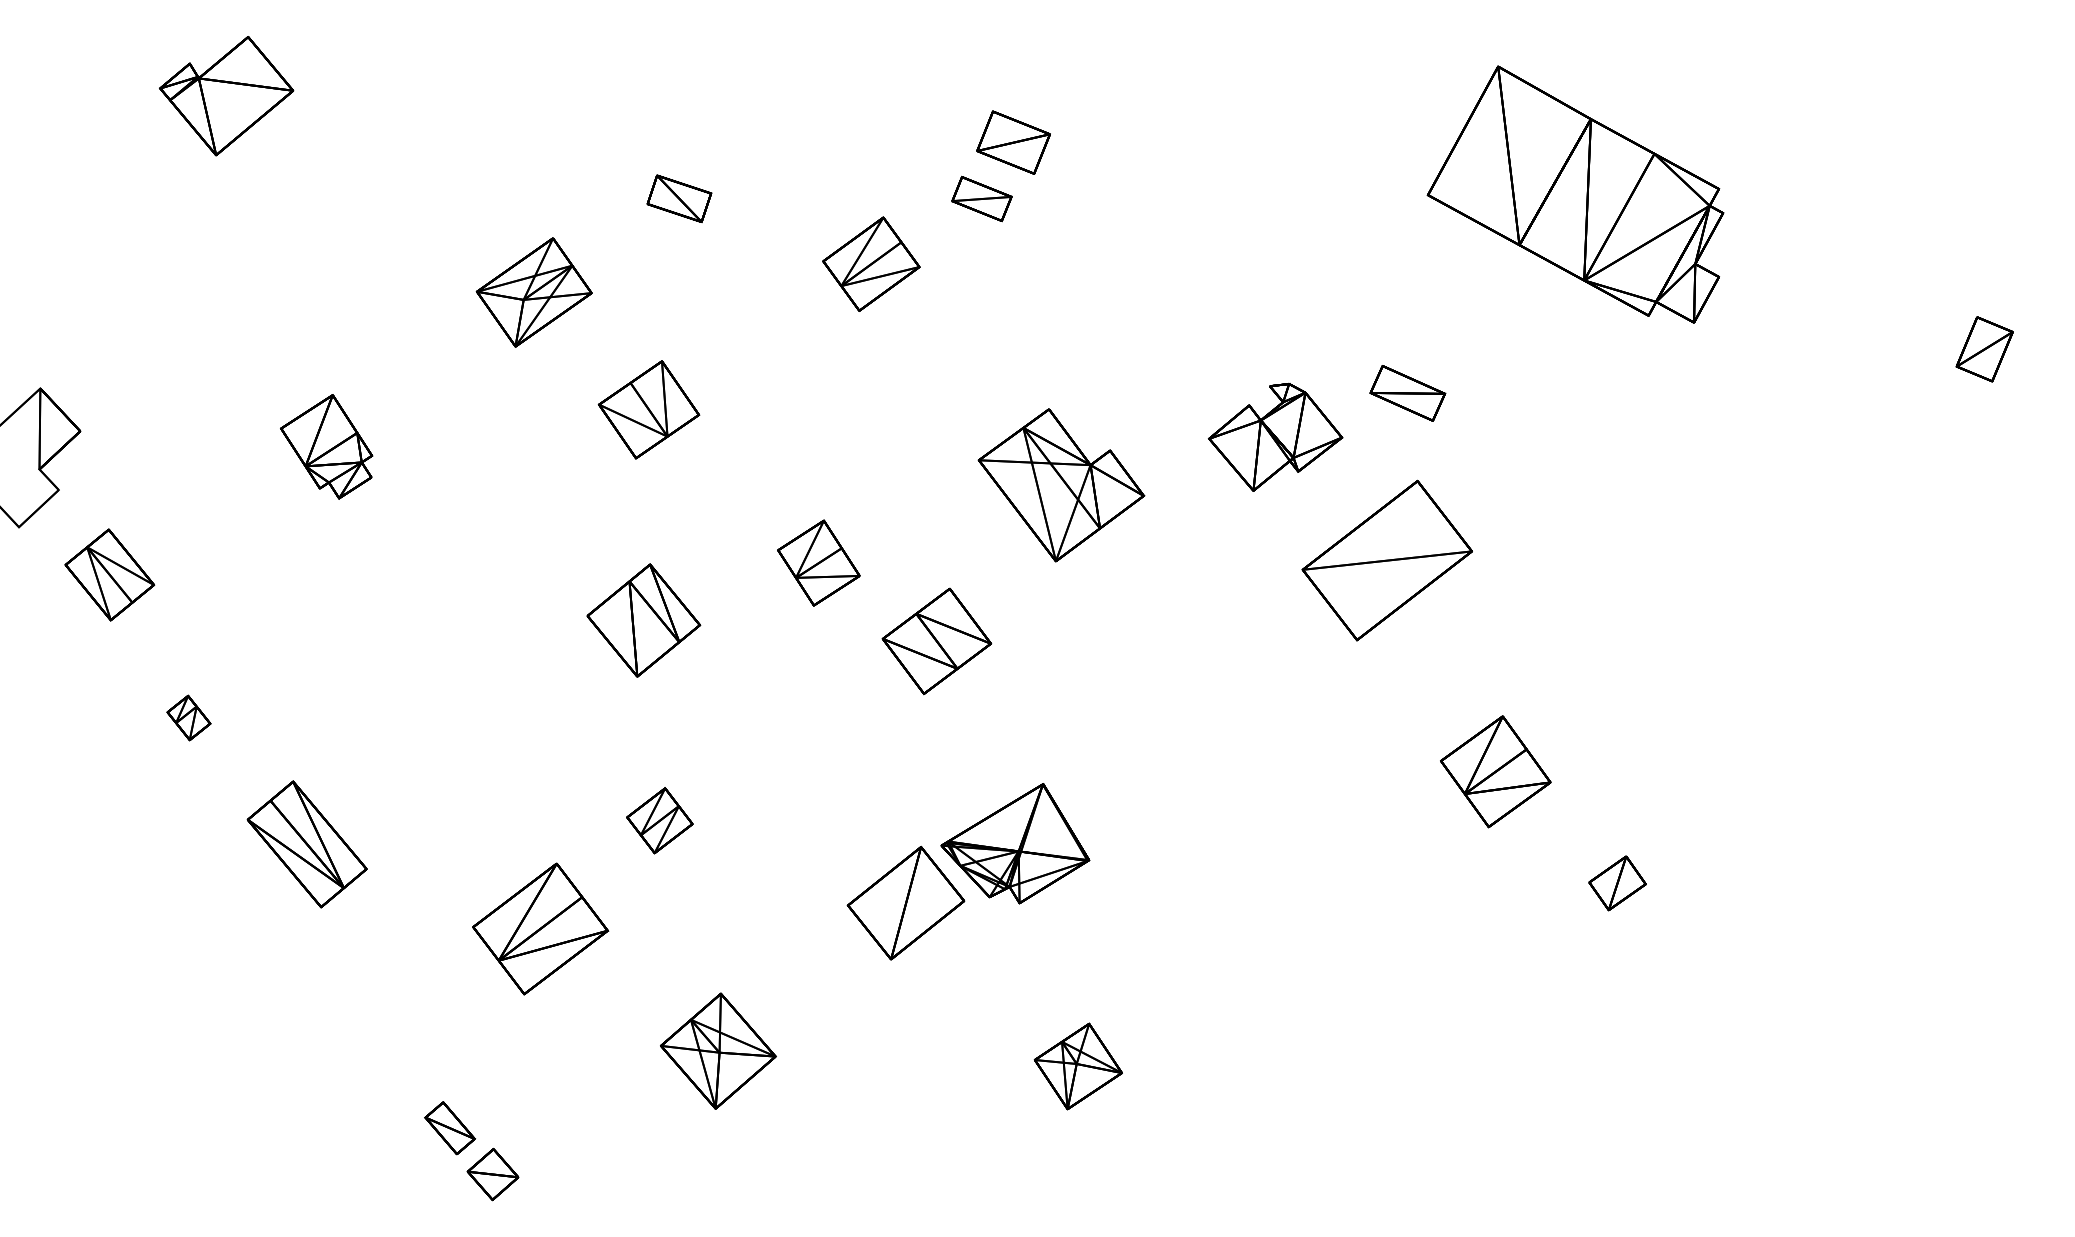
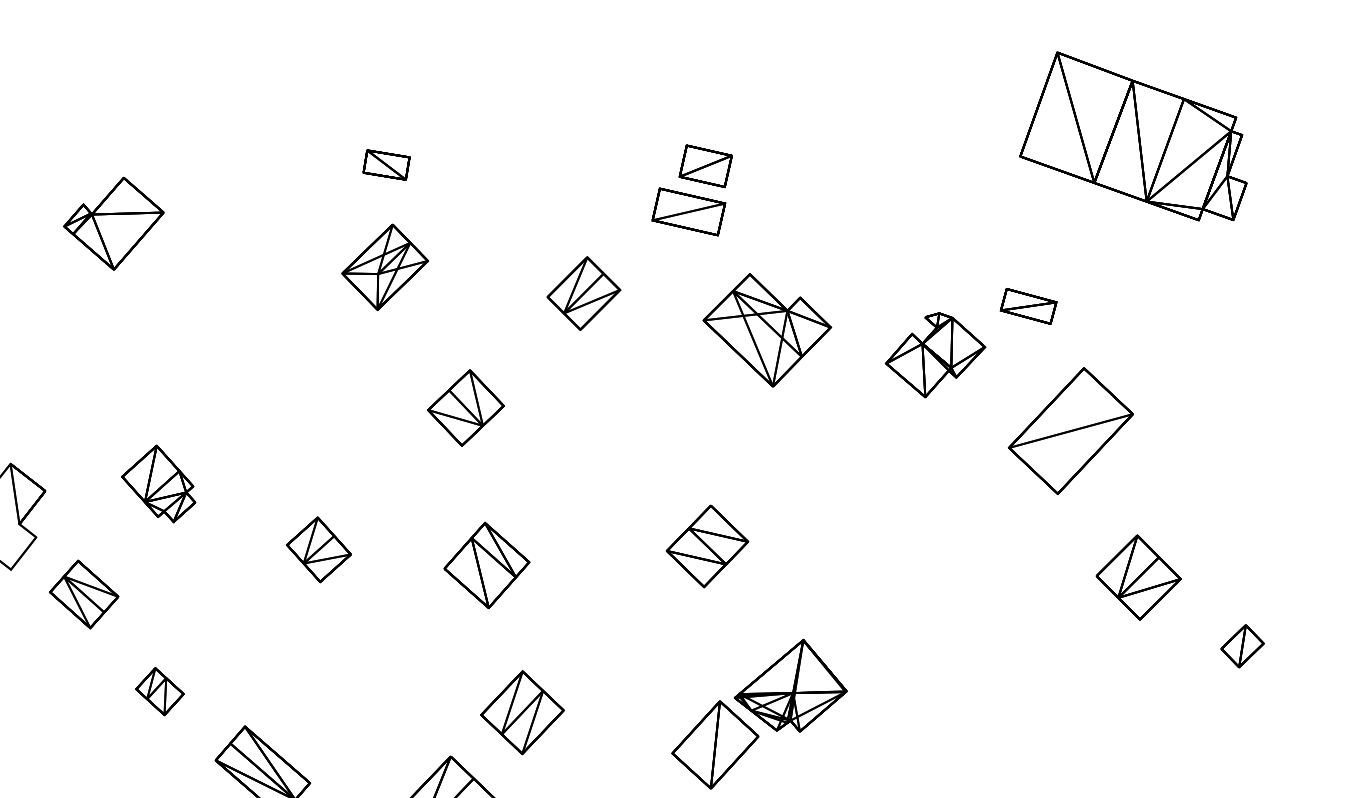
part: (679, 198) -> (386, 164), moved
part: (981, 198) -> (688, 211), size x1.67
part: (871, 263) -> (583, 293), moved
part: (533, 292) -> (384, 267), moved
part: (326, 446) -> (158, 484), moved
part: (1061, 485) -> (768, 329), moved
part: (1386, 560) -> (1070, 431), moved
part: (818, 562) -> (318, 549), moved
part: (188, 717) -> (159, 691), size x1.43
part: (659, 820) -> (522, 712), size x1.67

